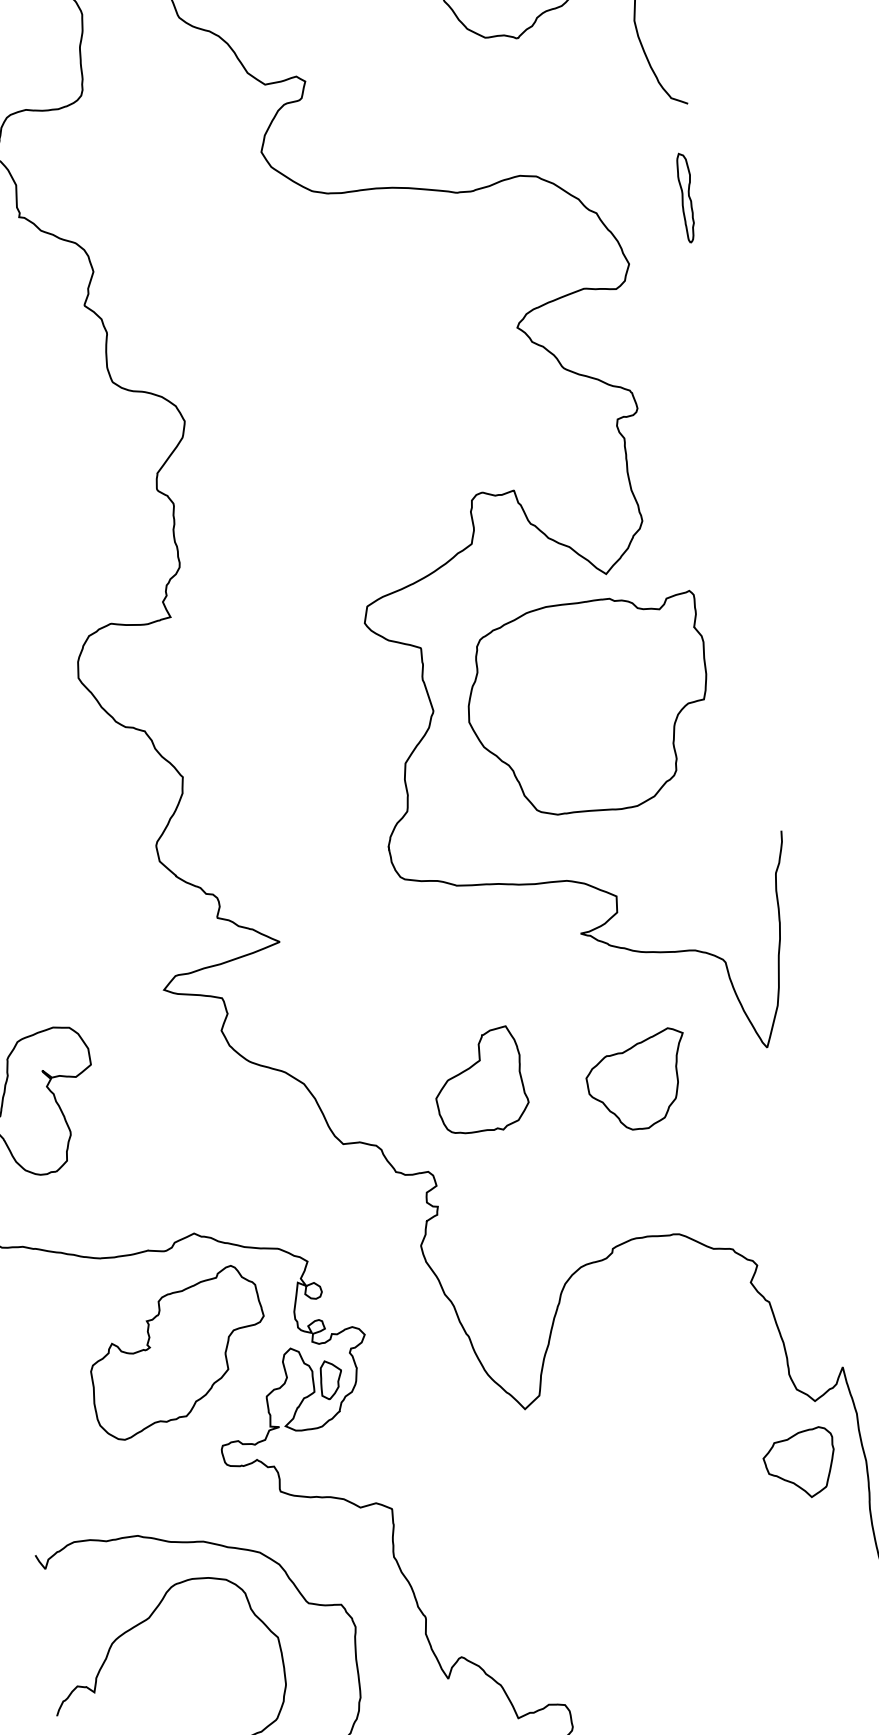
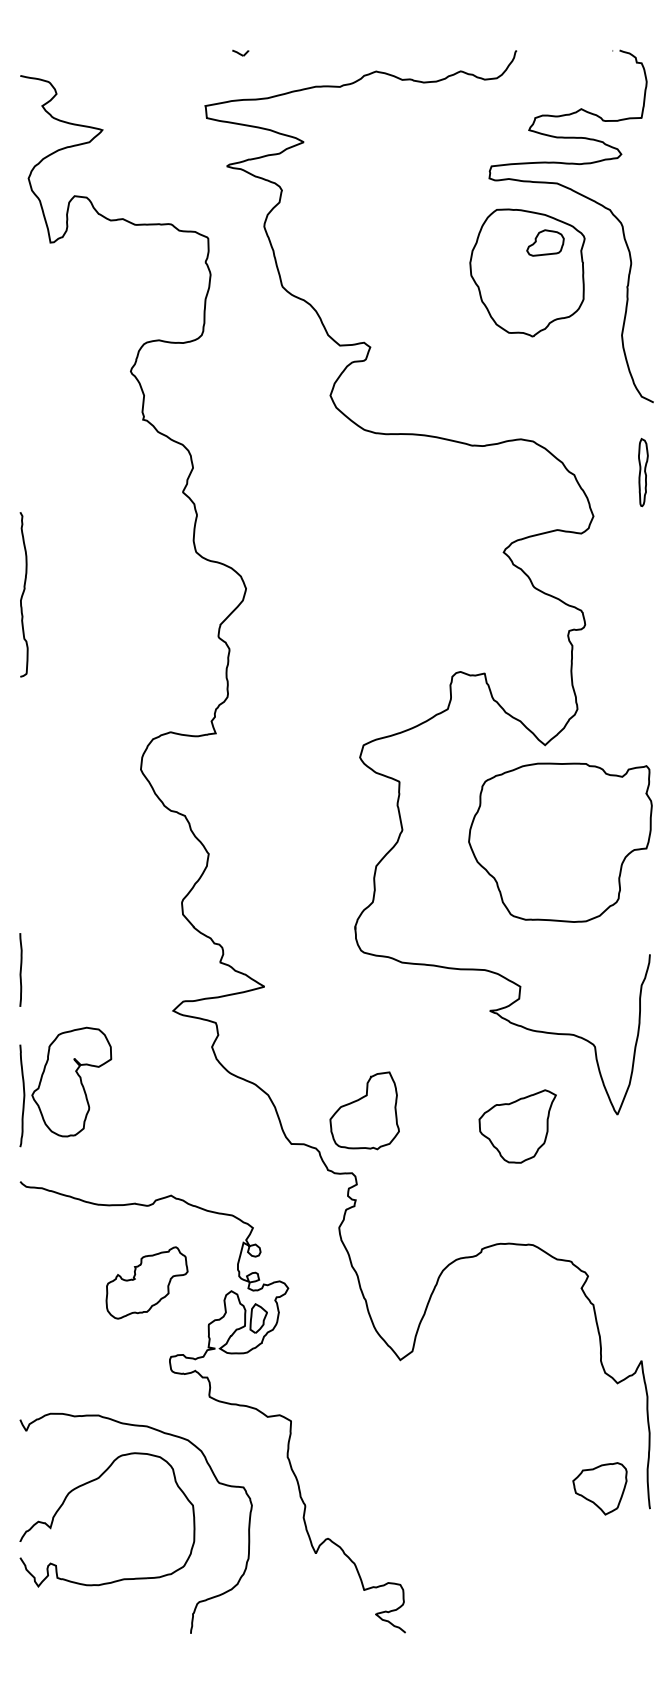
part: (589, 706) -> (560, 842), moved
part: (479, 1080) -> (364, 1110), moved
part: (177, 1352) -> (146, 1282), size x0.6
part: (799, 1463) -> (599, 1488), moved

